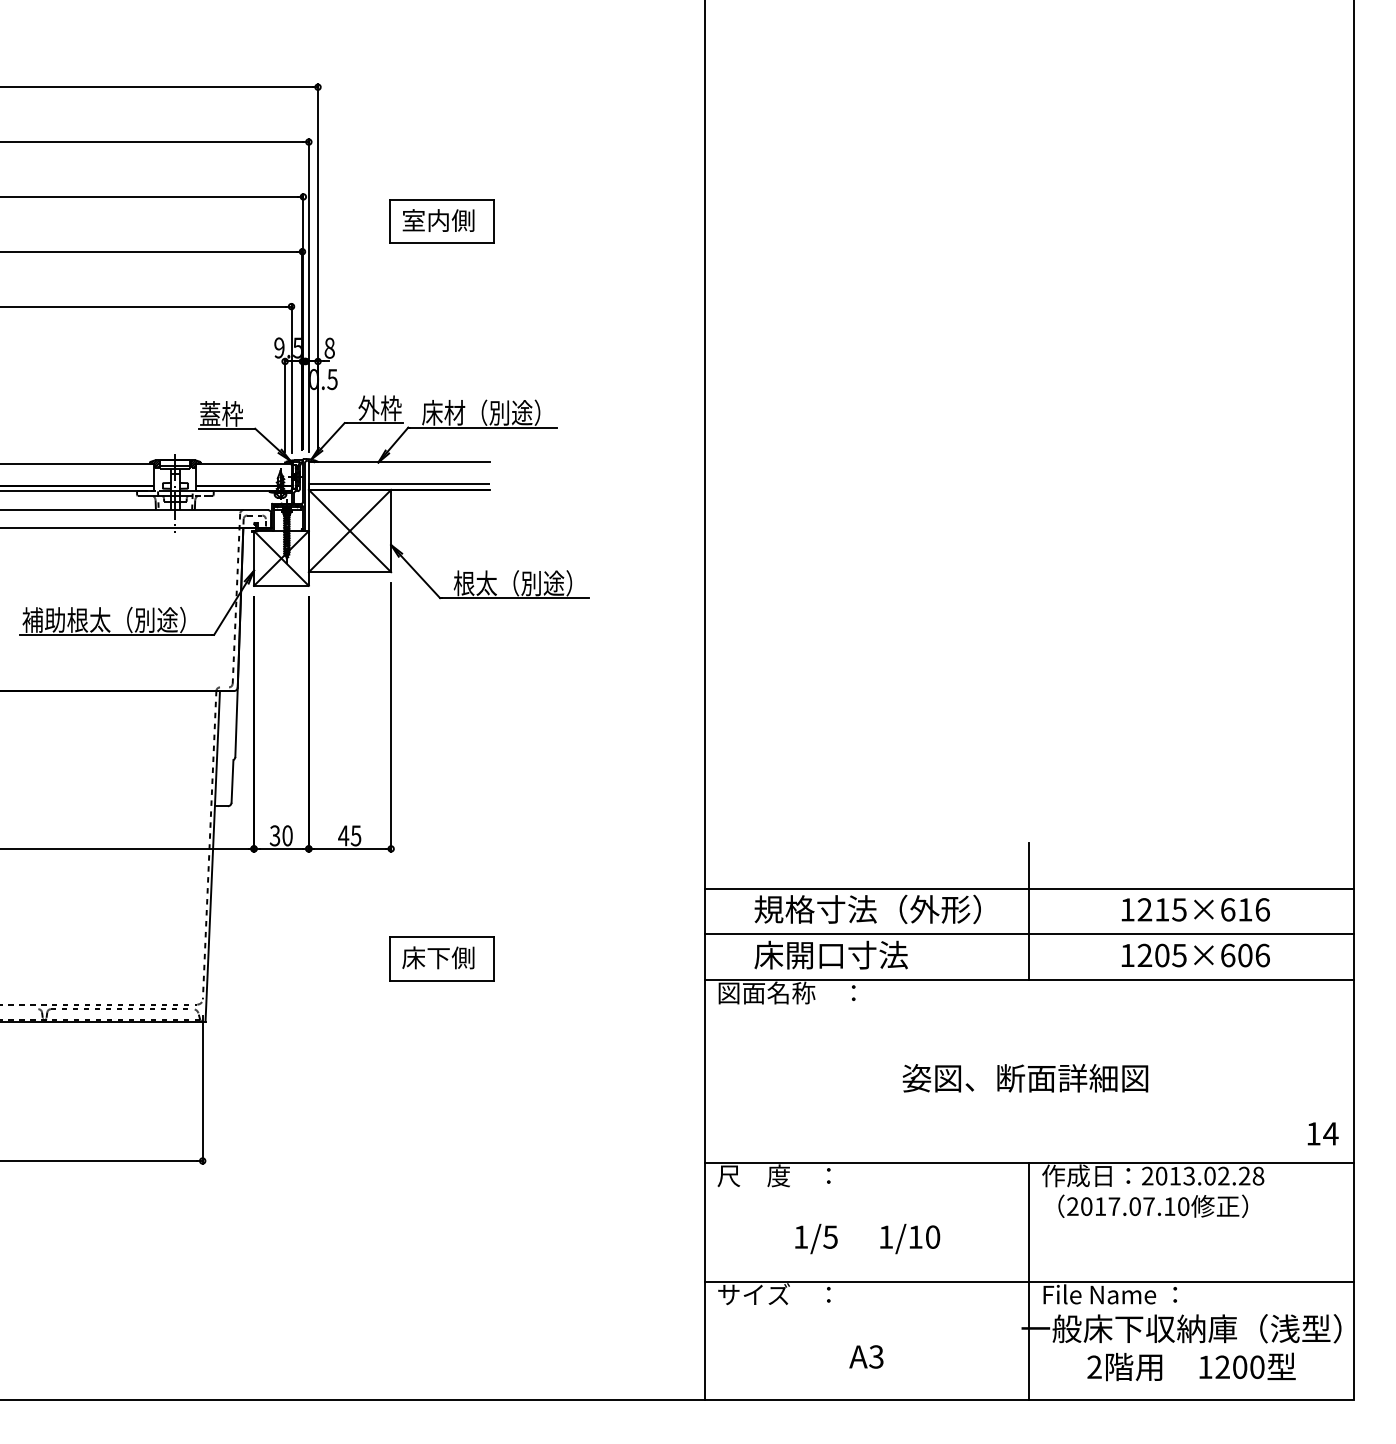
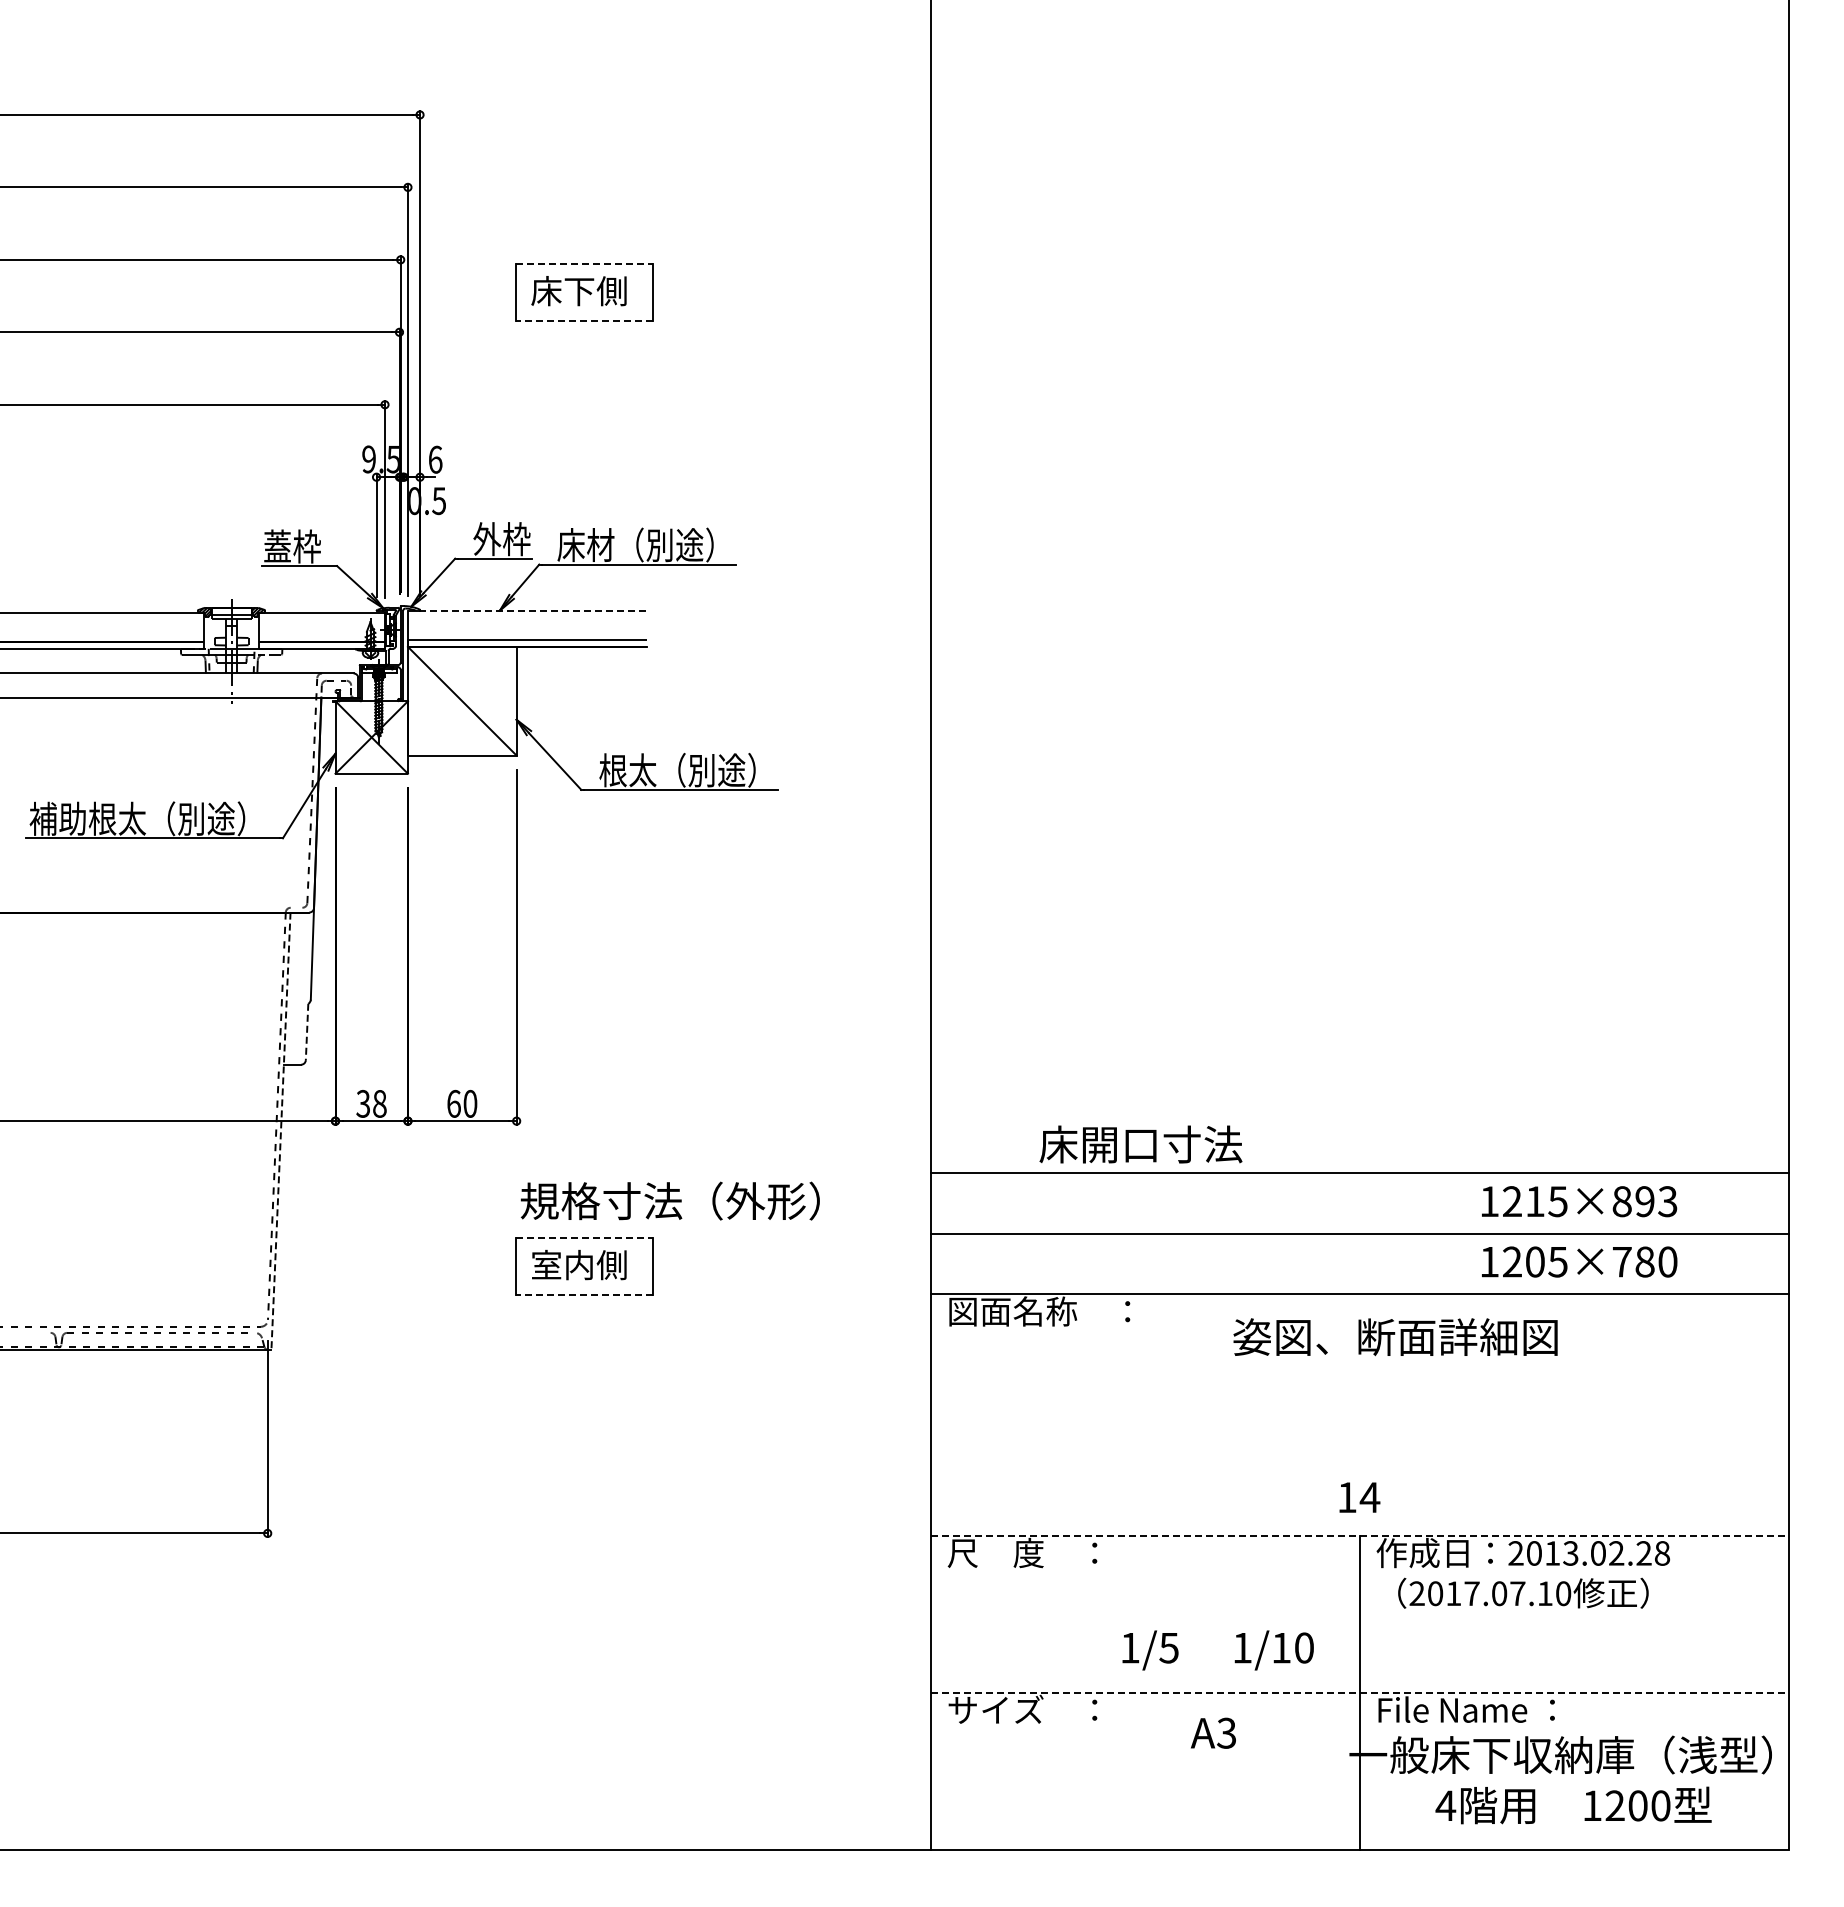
line: (442, 199) -> (584, 263), solid -> dashed
text: (425, 220) -> (562, 291), 室内側 -> 床下側
line: (441, 243) -> (583, 321), solid -> dashed
text: (329, 348) -> (435, 459), 8 -> 6
line: (399, 462) -> (527, 610), solid -> dashed
line: (349, 530) -> (461, 700), removed
line: (232, 781) -> (307, 1032), solid -> dashed
text: (349, 835) -> (461, 1103), 45 -> 60
text: (287, 836) -> (379, 1104), 30 -> 38
line: (212, 856) -> (280, 1131), solid -> dashed
text: (867, 908) -> (669, 1200), moved
text: (1244, 909) -> (1644, 1201), 1215×616 -> 1215×893
line: (1029, 911) -> (1359, 1203), removed
line: (442, 936) -> (584, 1237), solid -> dashed
text: (830, 955) -> (1140, 1144), moved
text: (1245, 955) -> (1645, 1261), 1205×606 -> 1205×780
text: (425, 957) -> (562, 1264), 床下側 -> 室内側
line: (441, 980) -> (583, 1295), solid -> dashed
text: (1025, 1078) -> (1395, 1337), moved
text: (1322, 1133) -> (1359, 1497), moved
line: (1029, 1162) -> (1359, 1535), solid -> dashed
text: (867, 1239) -> (1217, 1650), moved
line: (1029, 1281) -> (1359, 1692), solid -> dashed
text: (866, 1356) -> (1213, 1732), moved
text: (1094, 1366) -> (1445, 1805), 2 -> 4

